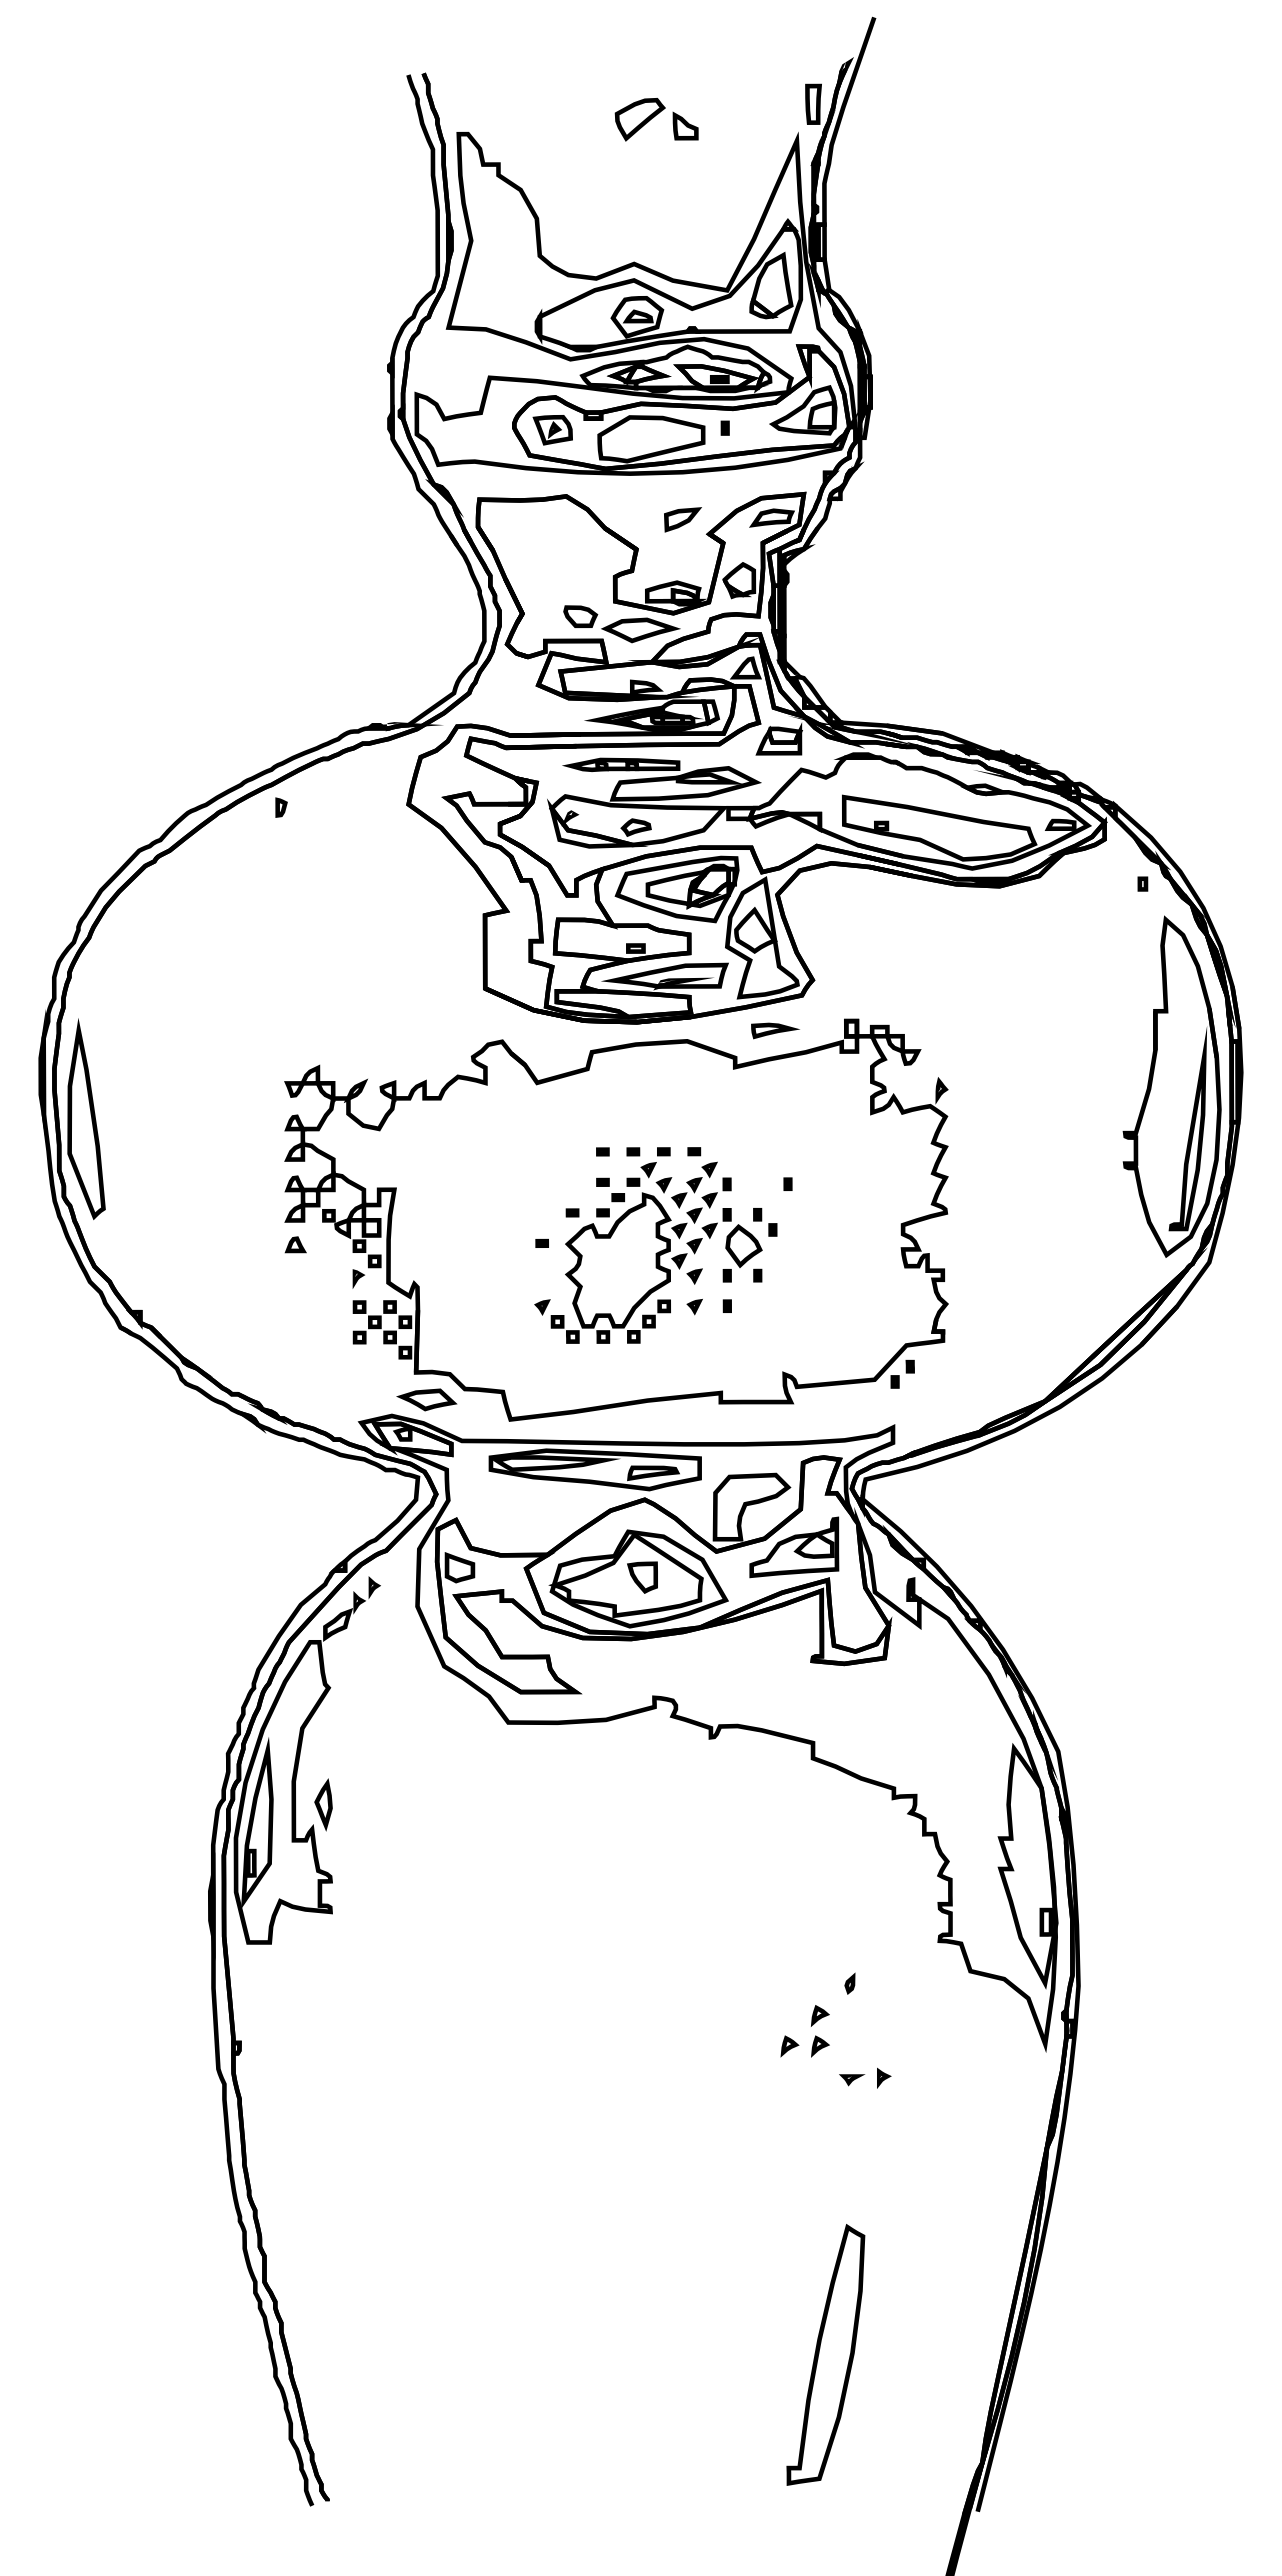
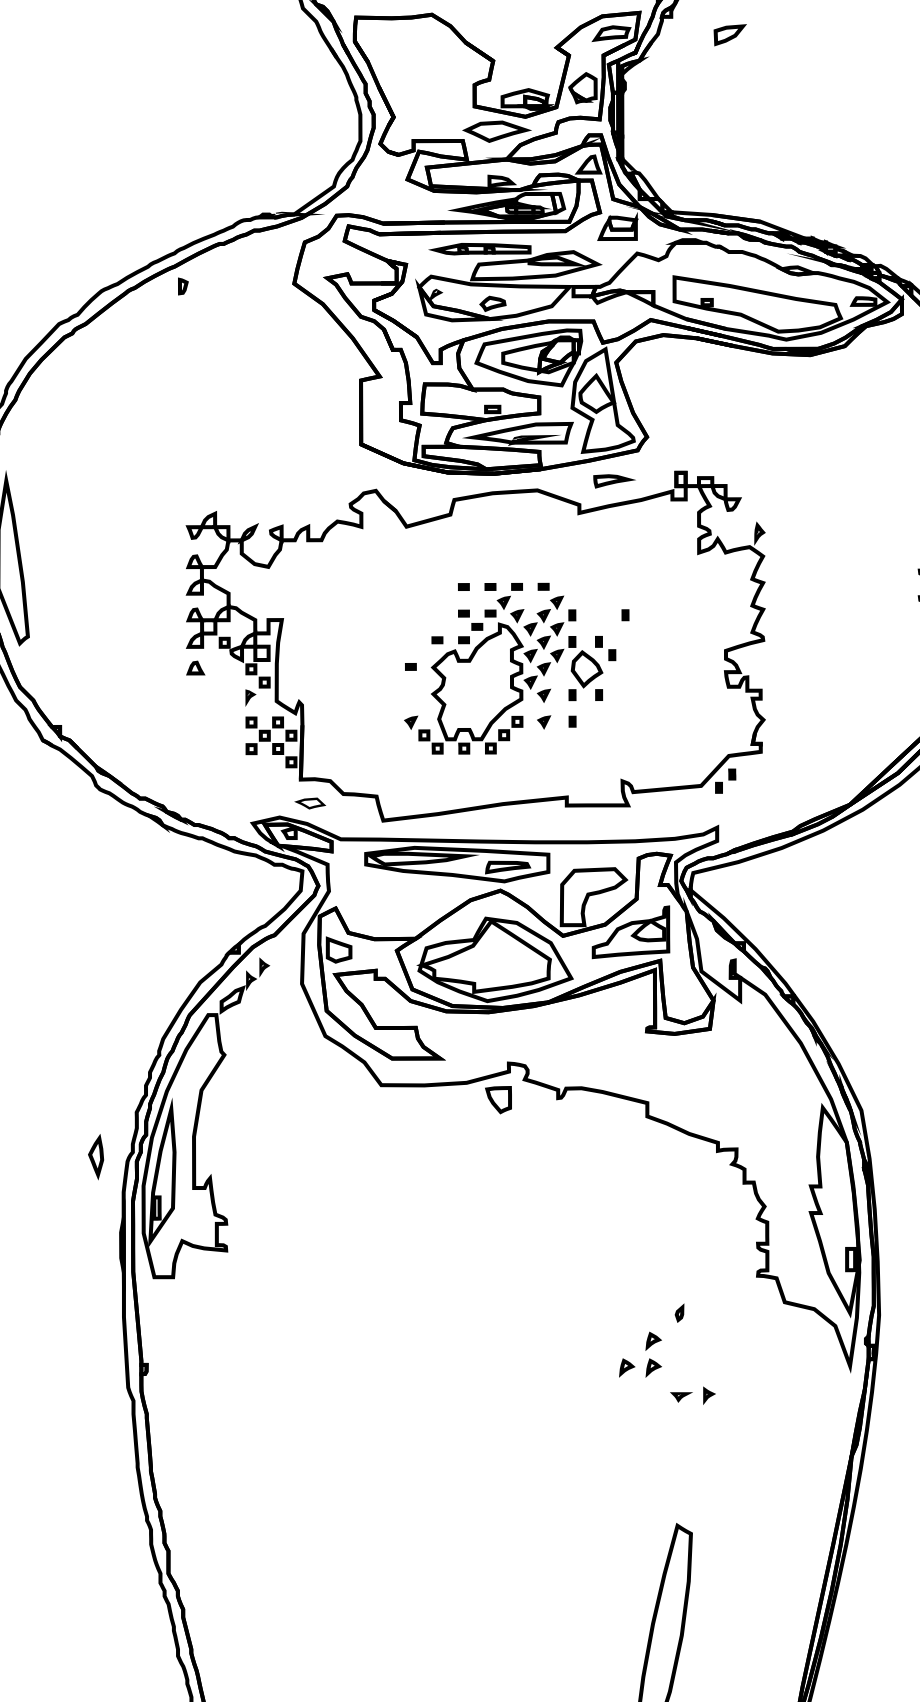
part: (682, 519) -> (729, 34), moved
part: (580, 616) -> (444, 119), removed
part: (426, 1399) -> (309, 803), size x0.6
part: (642, 1577) -> (498, 1099), moved
part: (323, 1804) -> (96, 1156), moved

